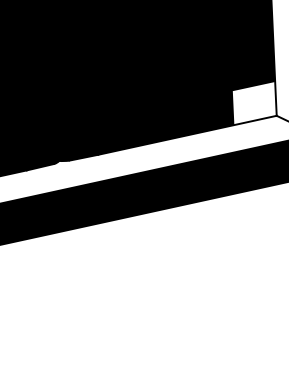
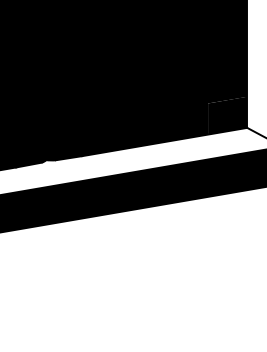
fill: (254, 103) -> (227, 115), added

